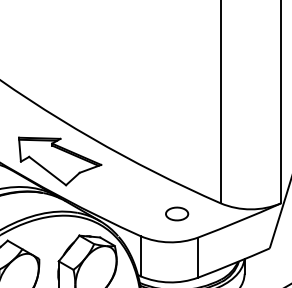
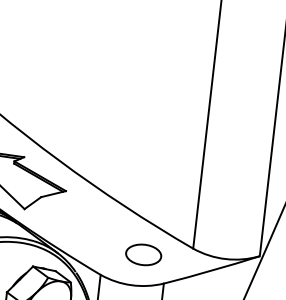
part: (176, 213) -> (143, 254), size x1.43

